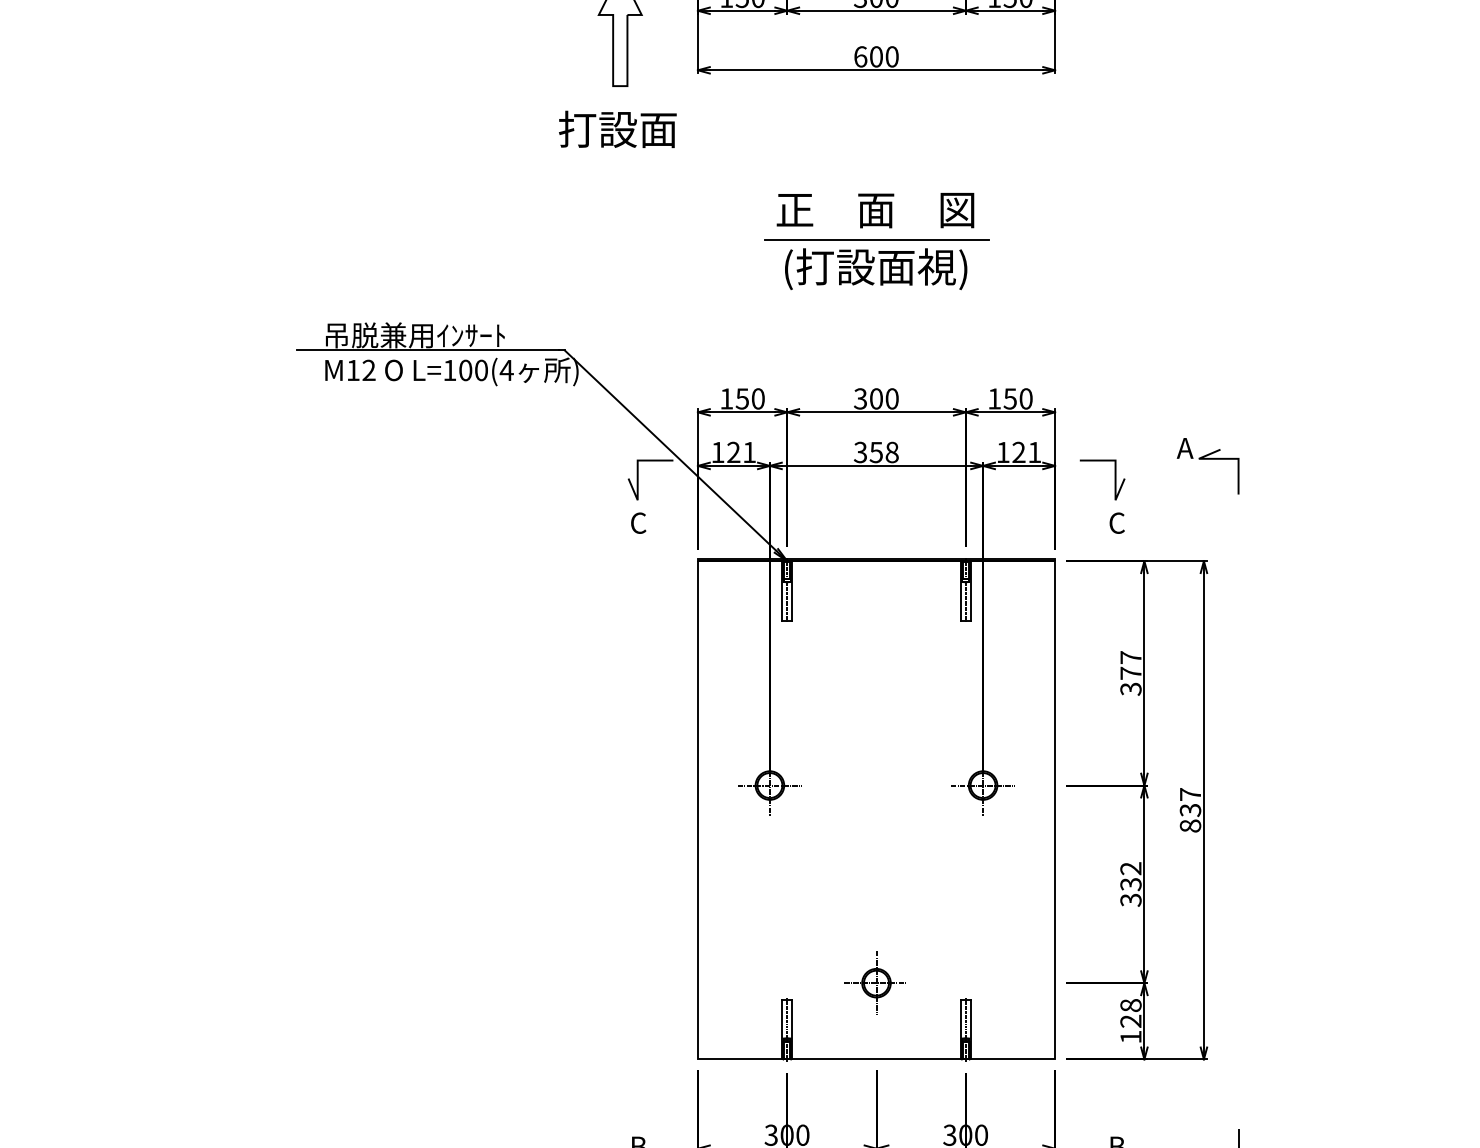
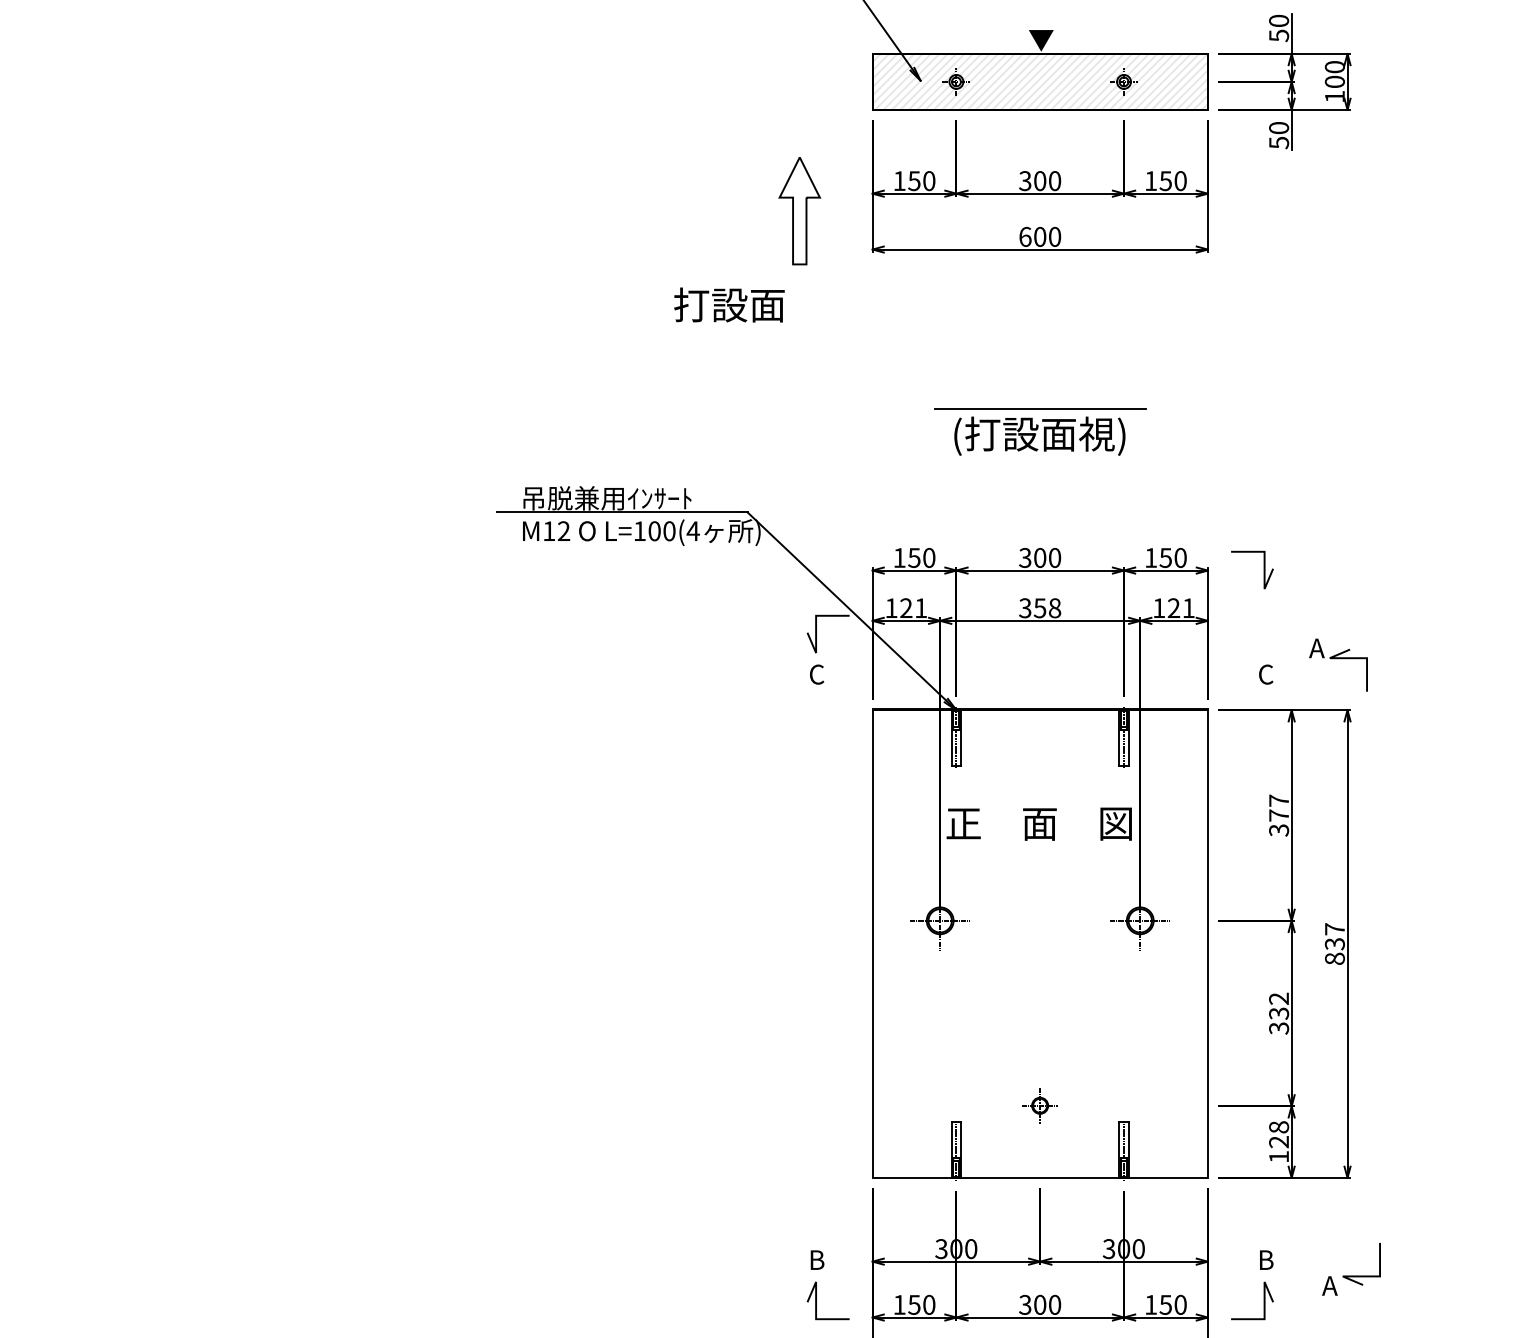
text: (617, 128) -> (729, 304), moved
text: (874, 209) -> (1038, 823), moved
part: (1208, 465) -> (1338, 664), moved
line: (1114, 479) -> (1263, 569), moved
part: (875, 981) -> (1039, 1104), size x0.6

